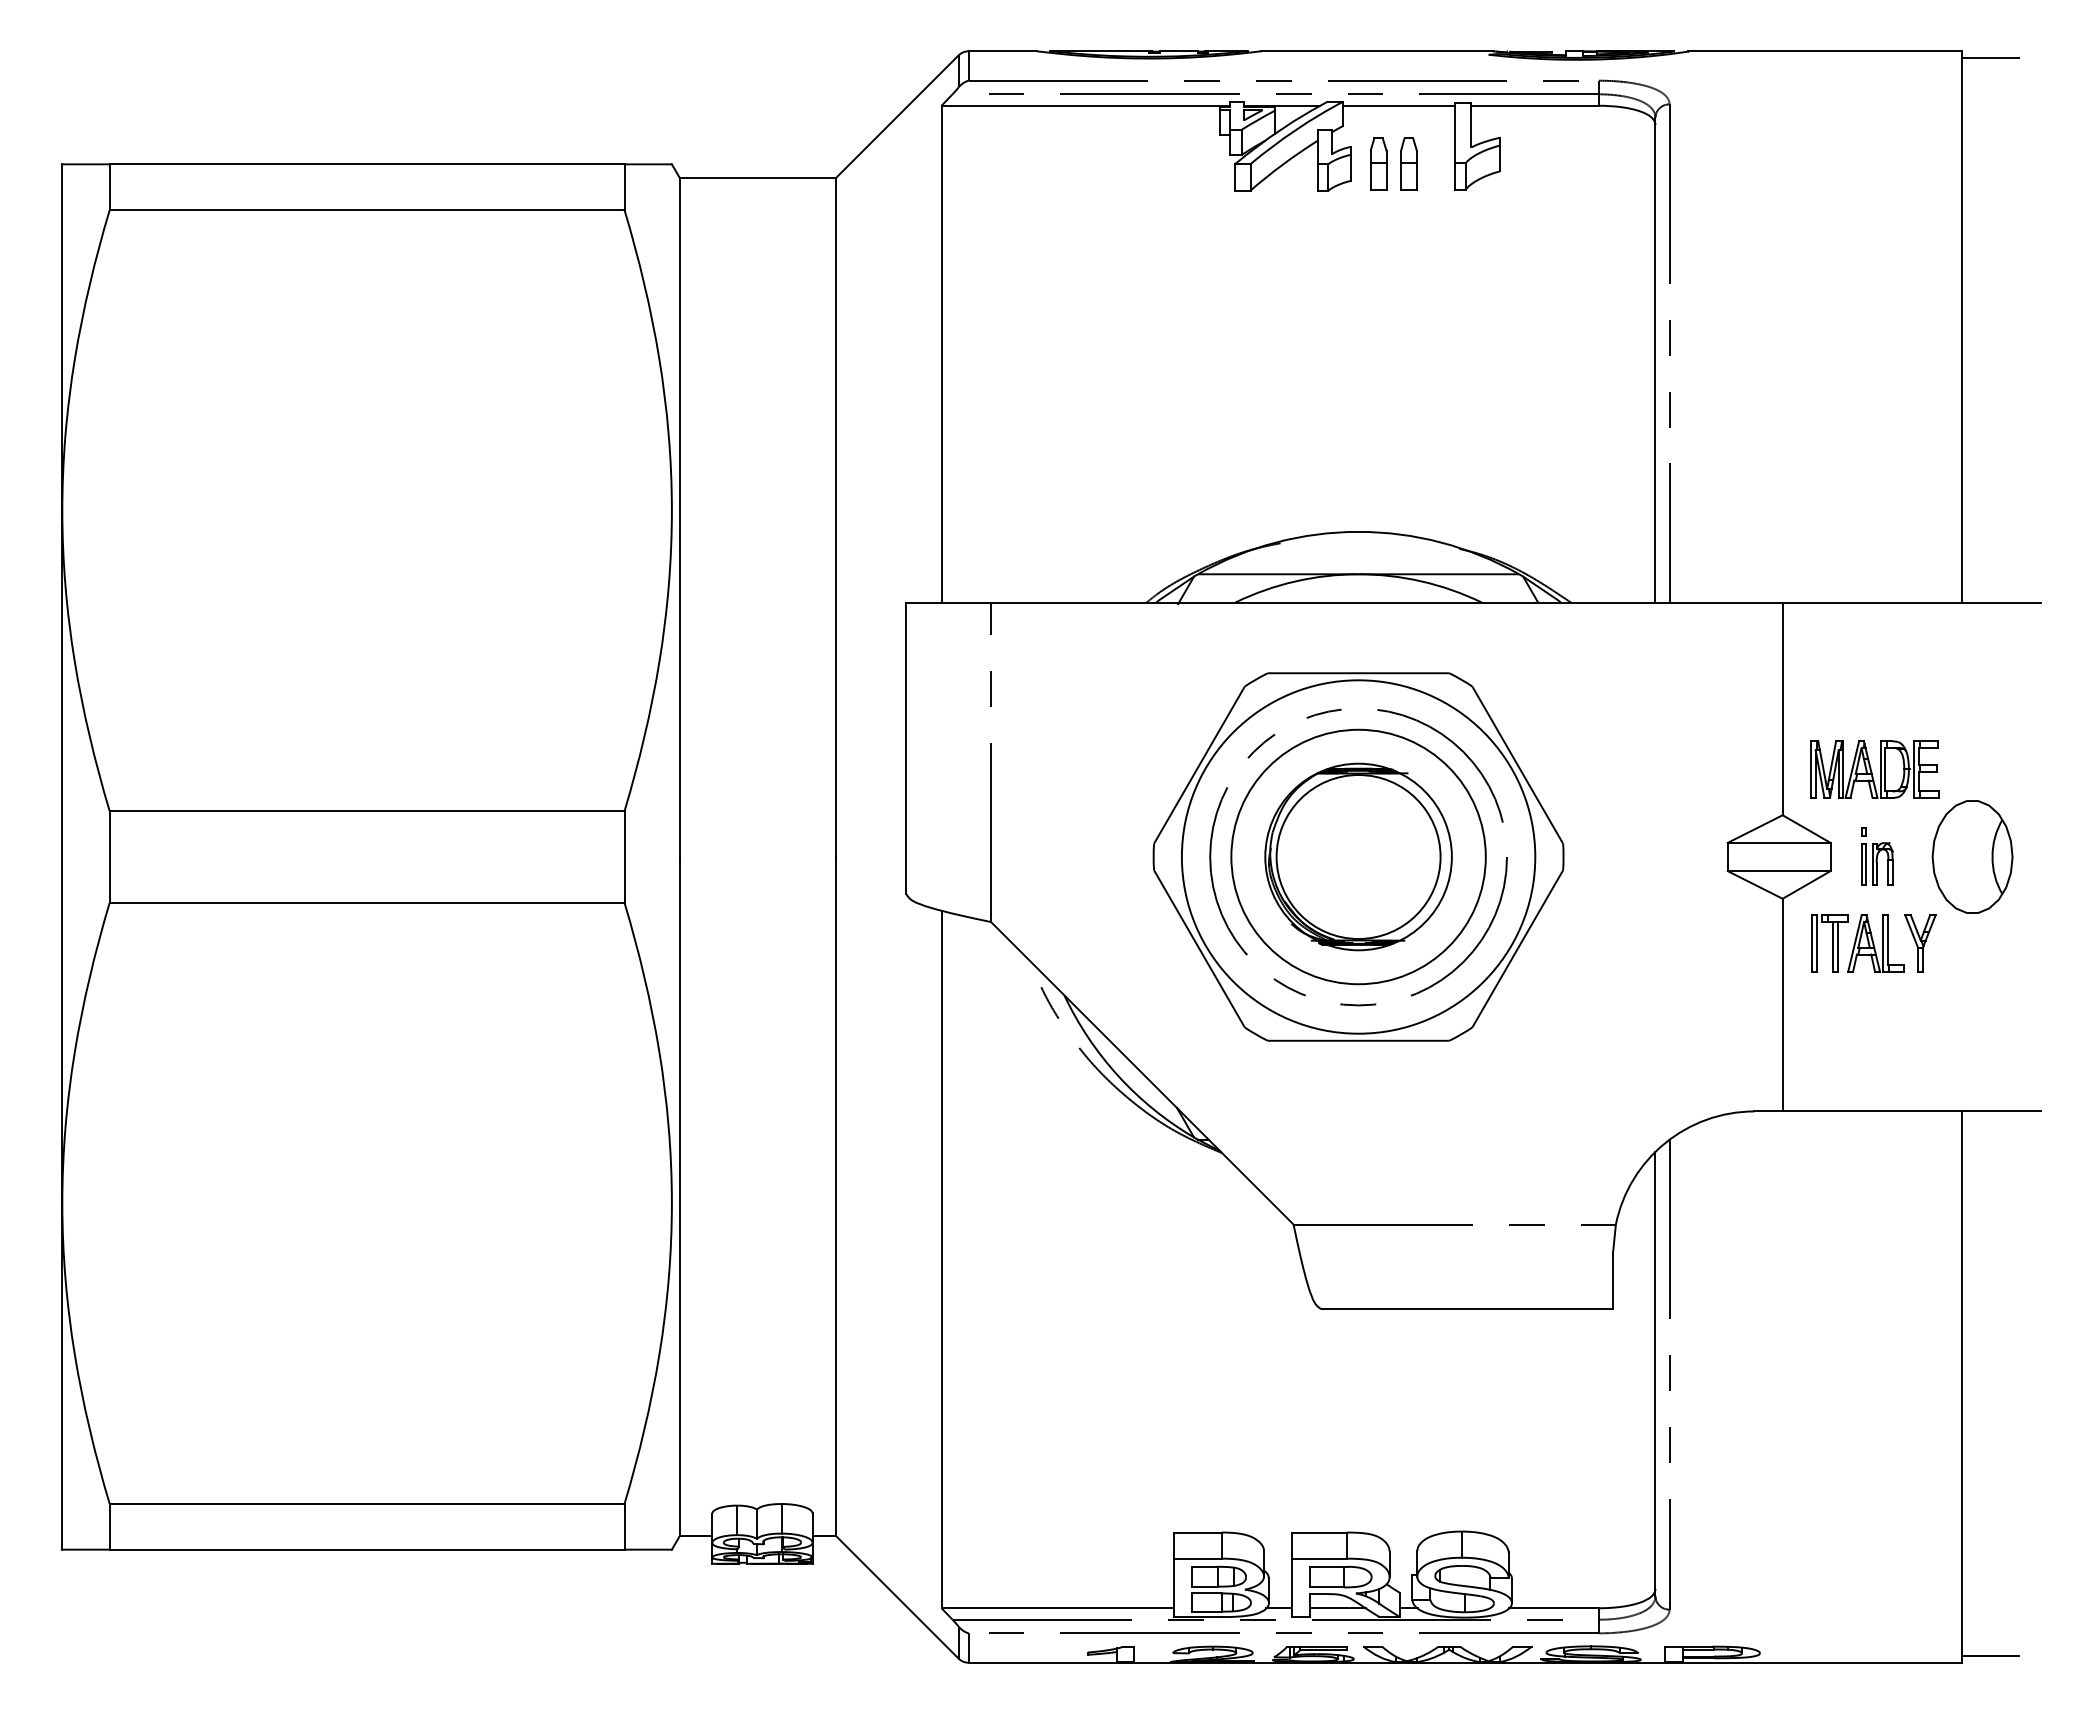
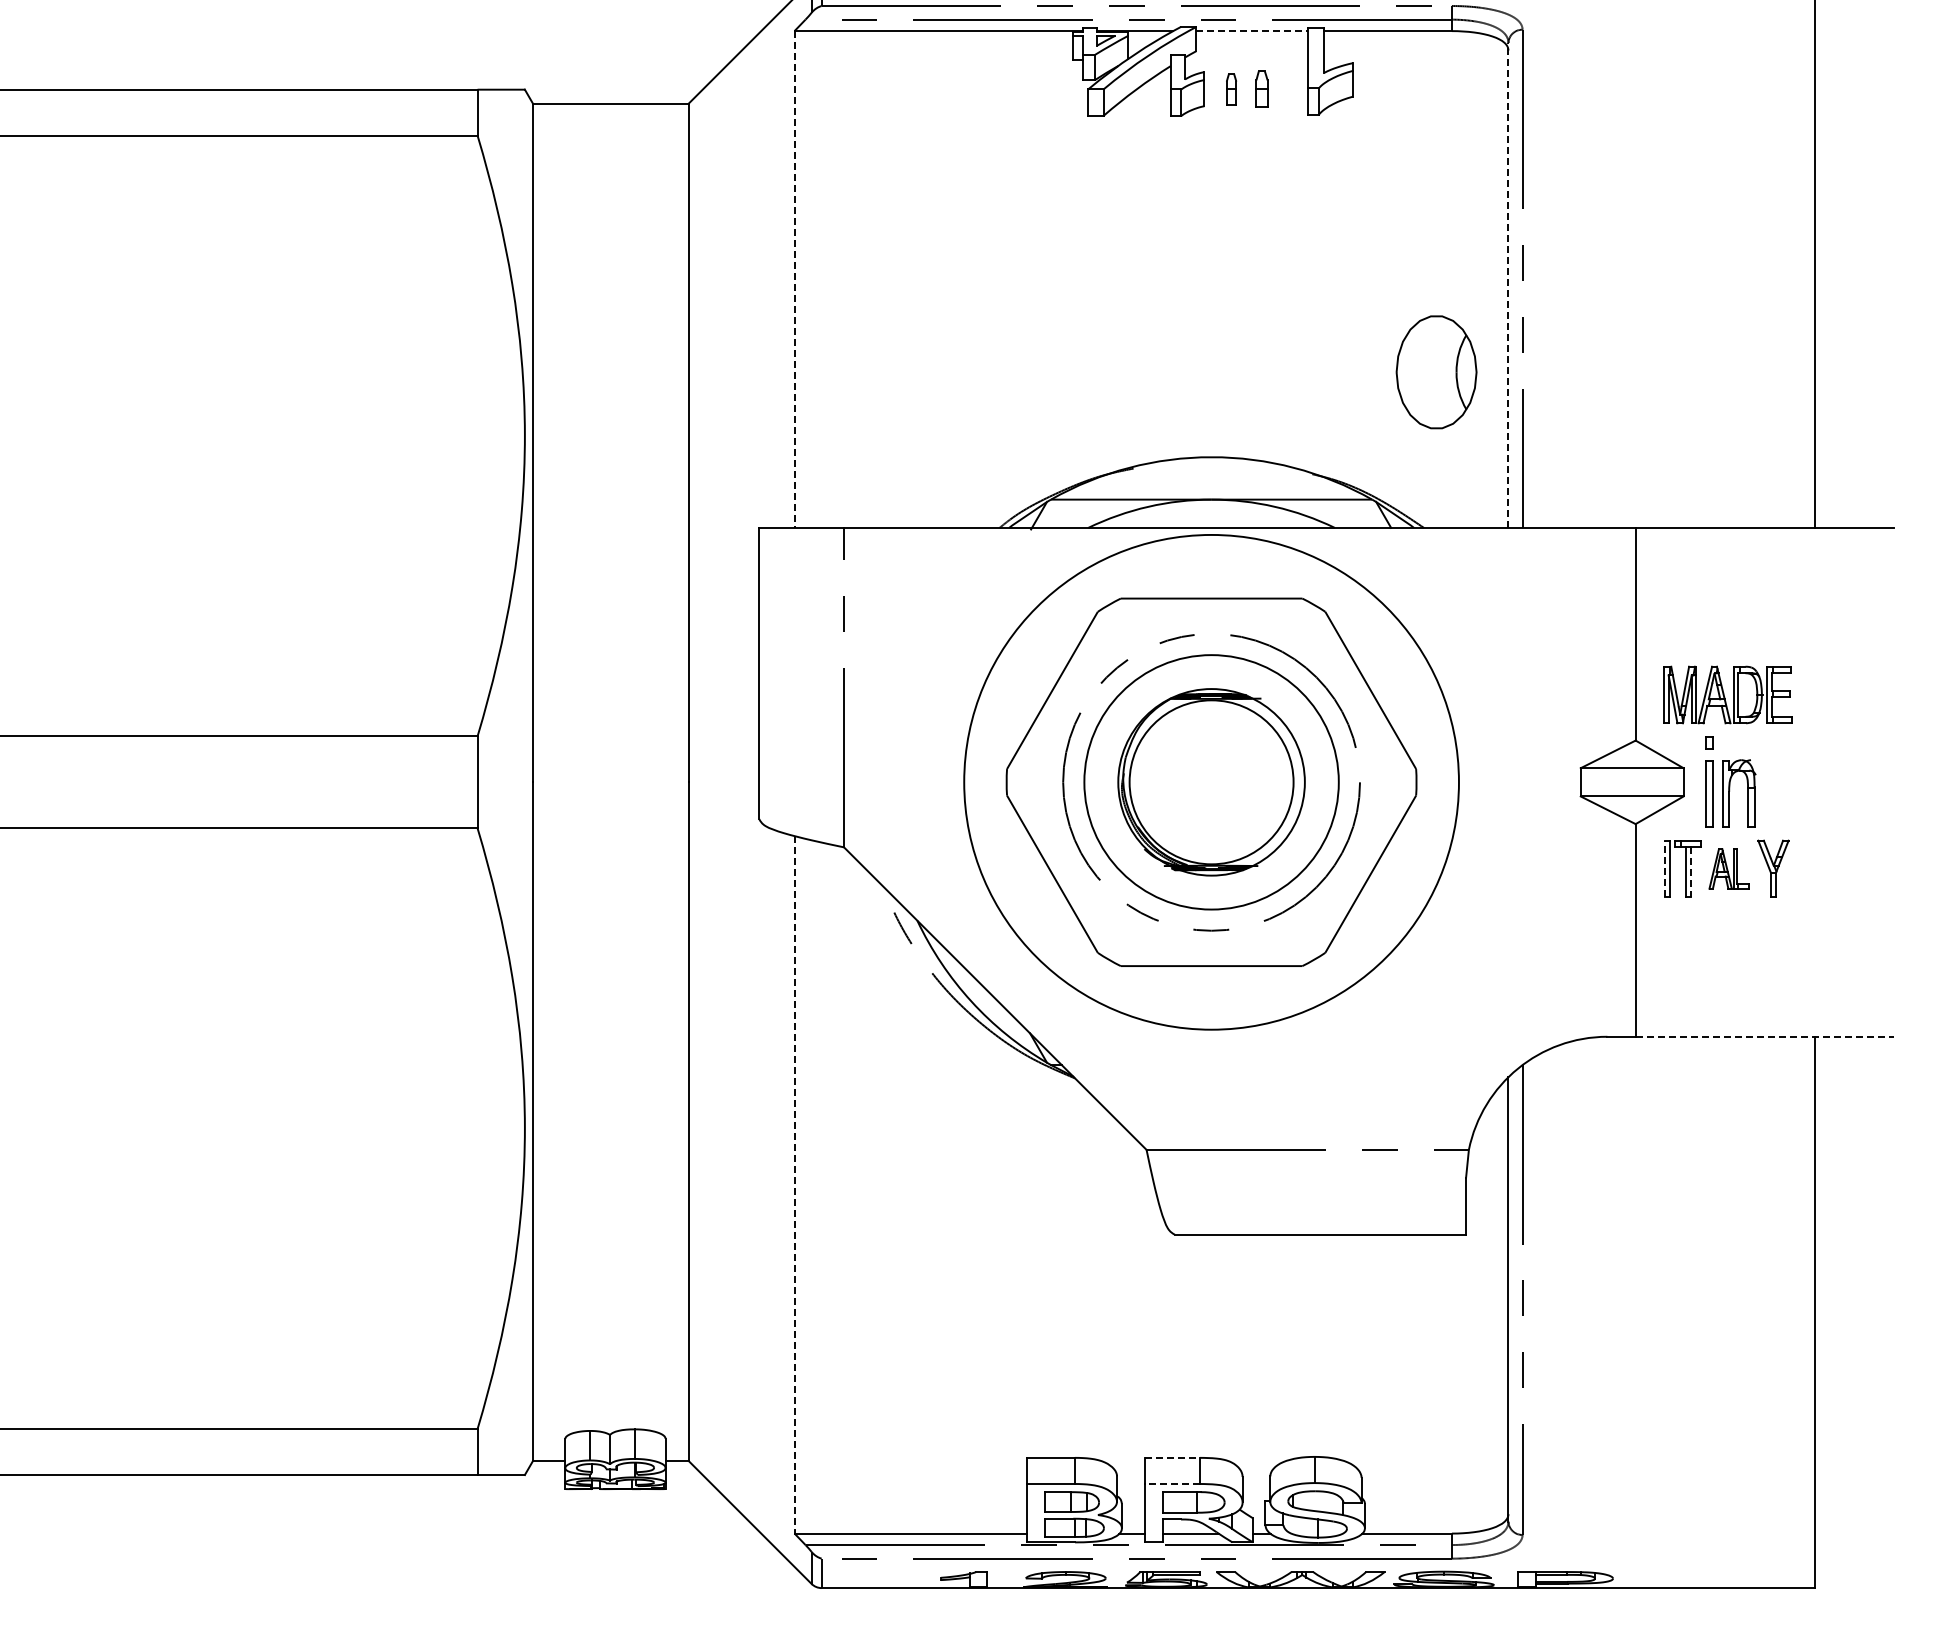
line: (1399, 105) -> (1252, 30), solid -> dashed
part: (1378, 163) -> (1231, 88), size x0.6
part: (1408, 163) -> (1261, 88), size x0.7
line: (941, 354) -> (794, 279), solid -> dashed
line: (1655, 359) -> (1508, 284), solid -> dashed
circle: (1358, 856) -> (1211, 781), size x1.4
part: (1877, 856) -> (1730, 781), size x1.6
part: (1972, 856) -> (1436, 371), moved
line: (1812, 943) -> (1665, 868), solid -> dashed
part: (1875, 943) -> (1728, 868), size x0.7
line: (1837, 947) -> (1690, 872), solid -> dashed
line: (1911, 1111) -> (1764, 1036), solid -> dashed
line: (941, 1259) -> (794, 1184), solid -> dashed
line: (1319, 1532) -> (1172, 1457), solid -> dashed
line: (1319, 1558) -> (1172, 1483), solid -> dashed
line: (1990, 1655) -> (1843, 1580), removed

